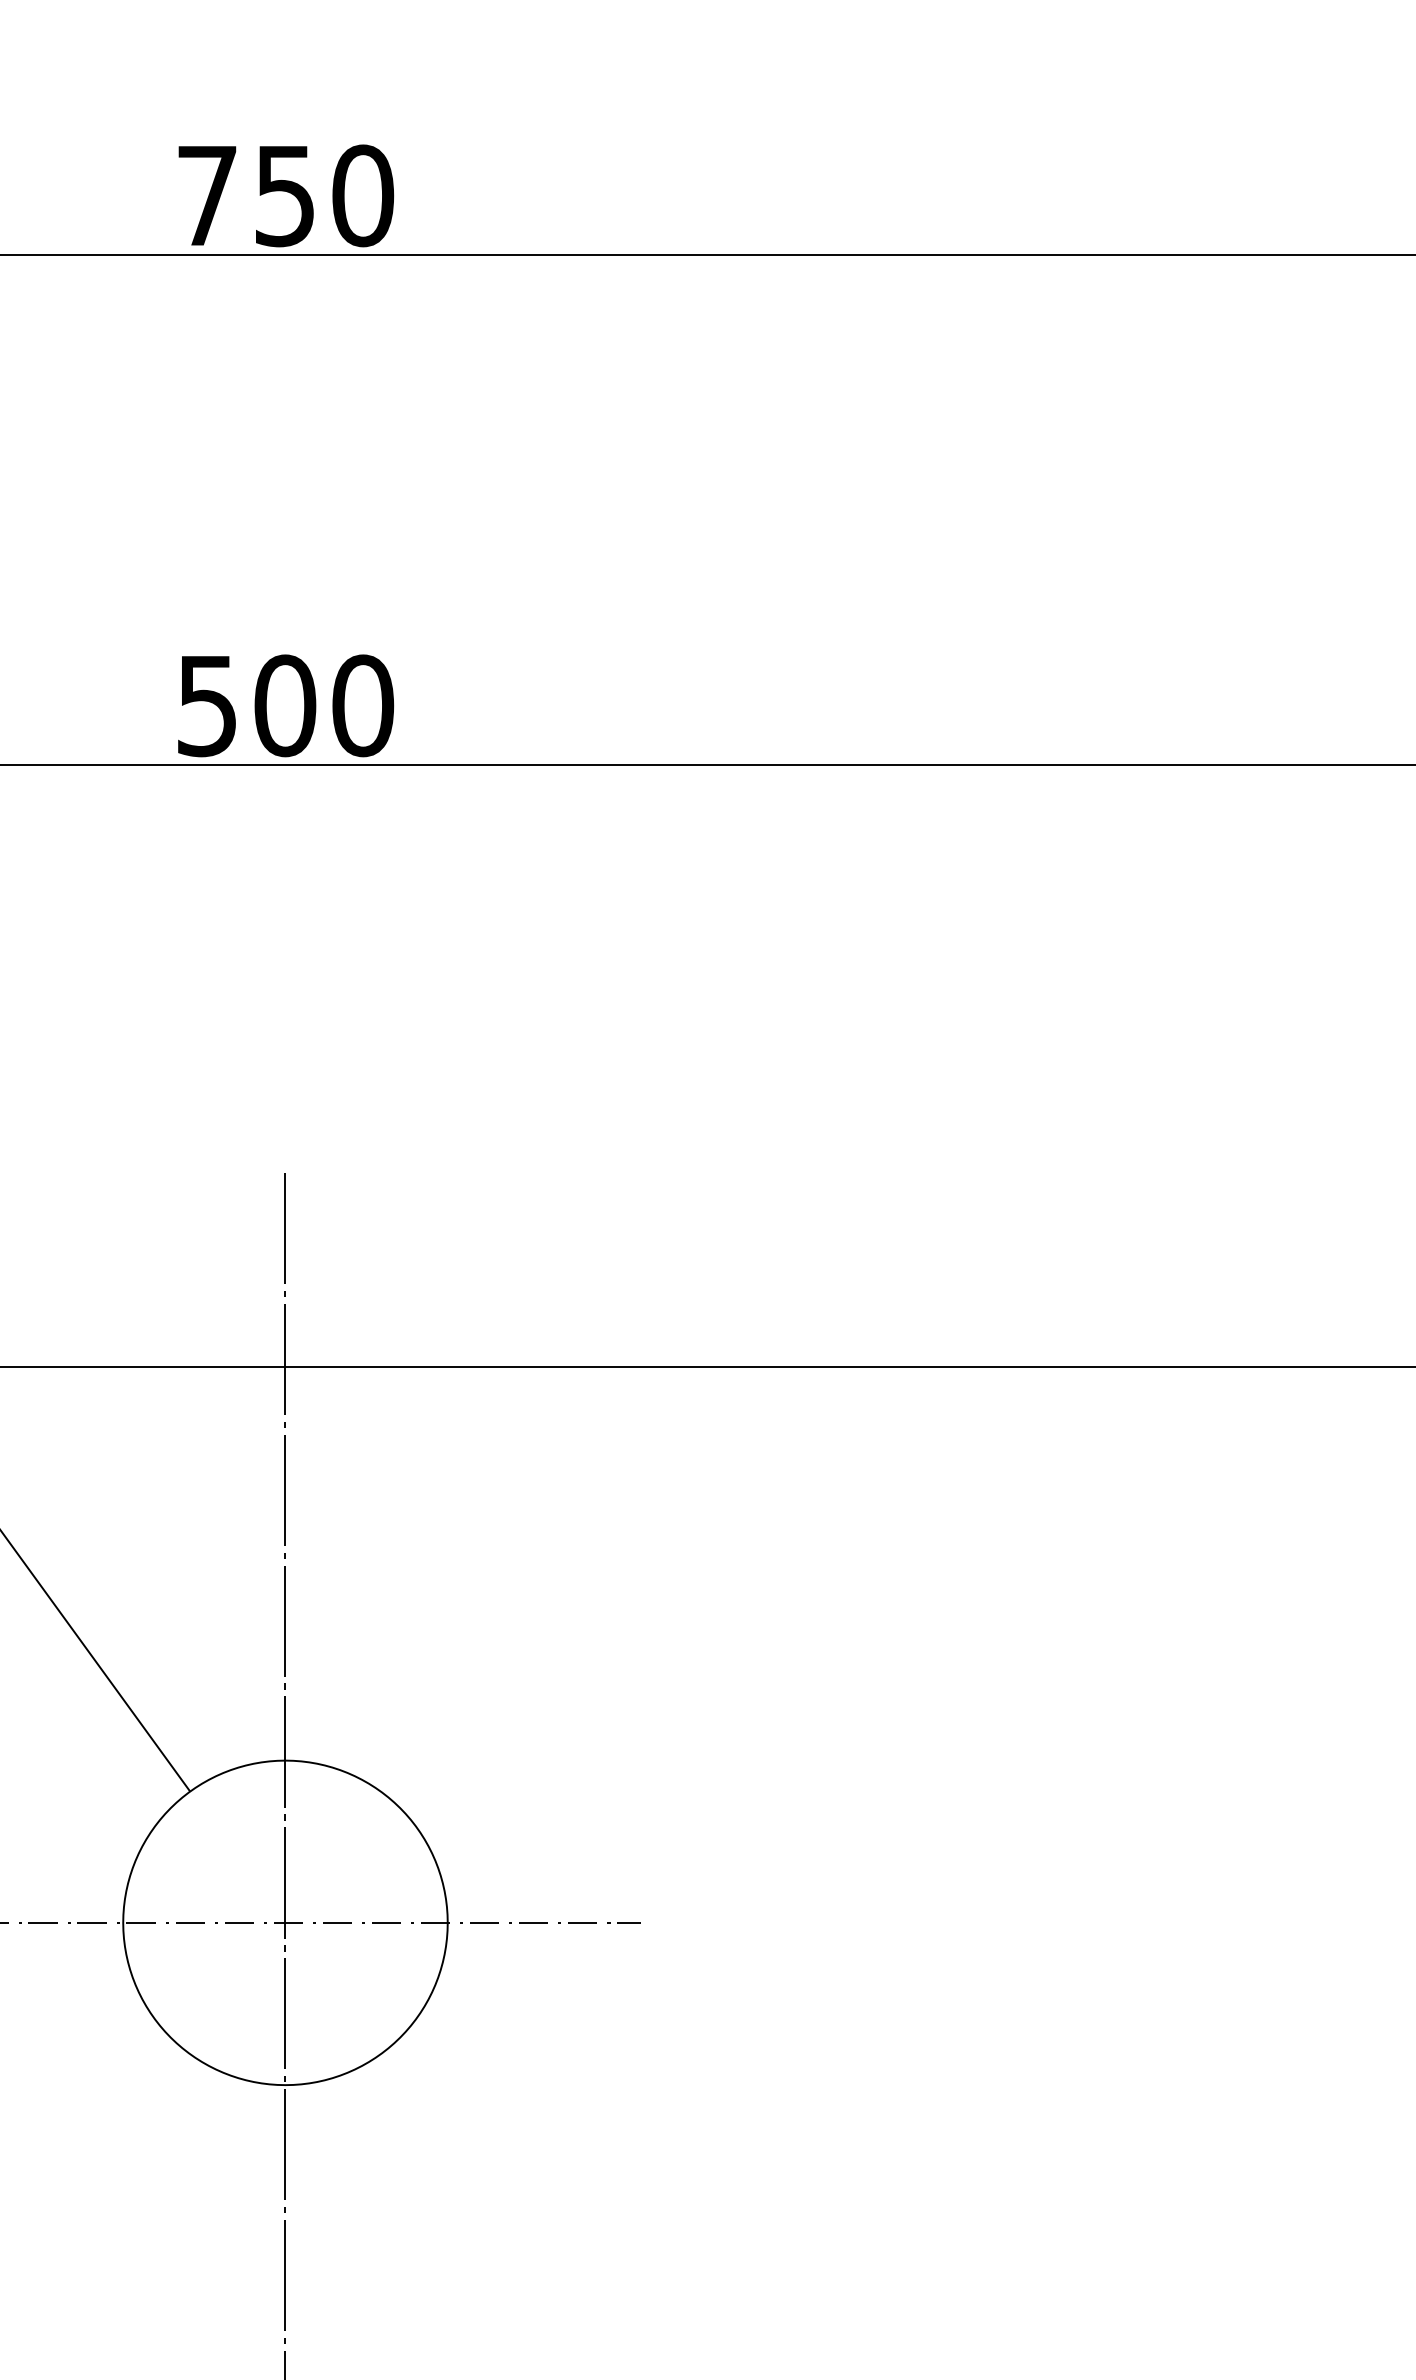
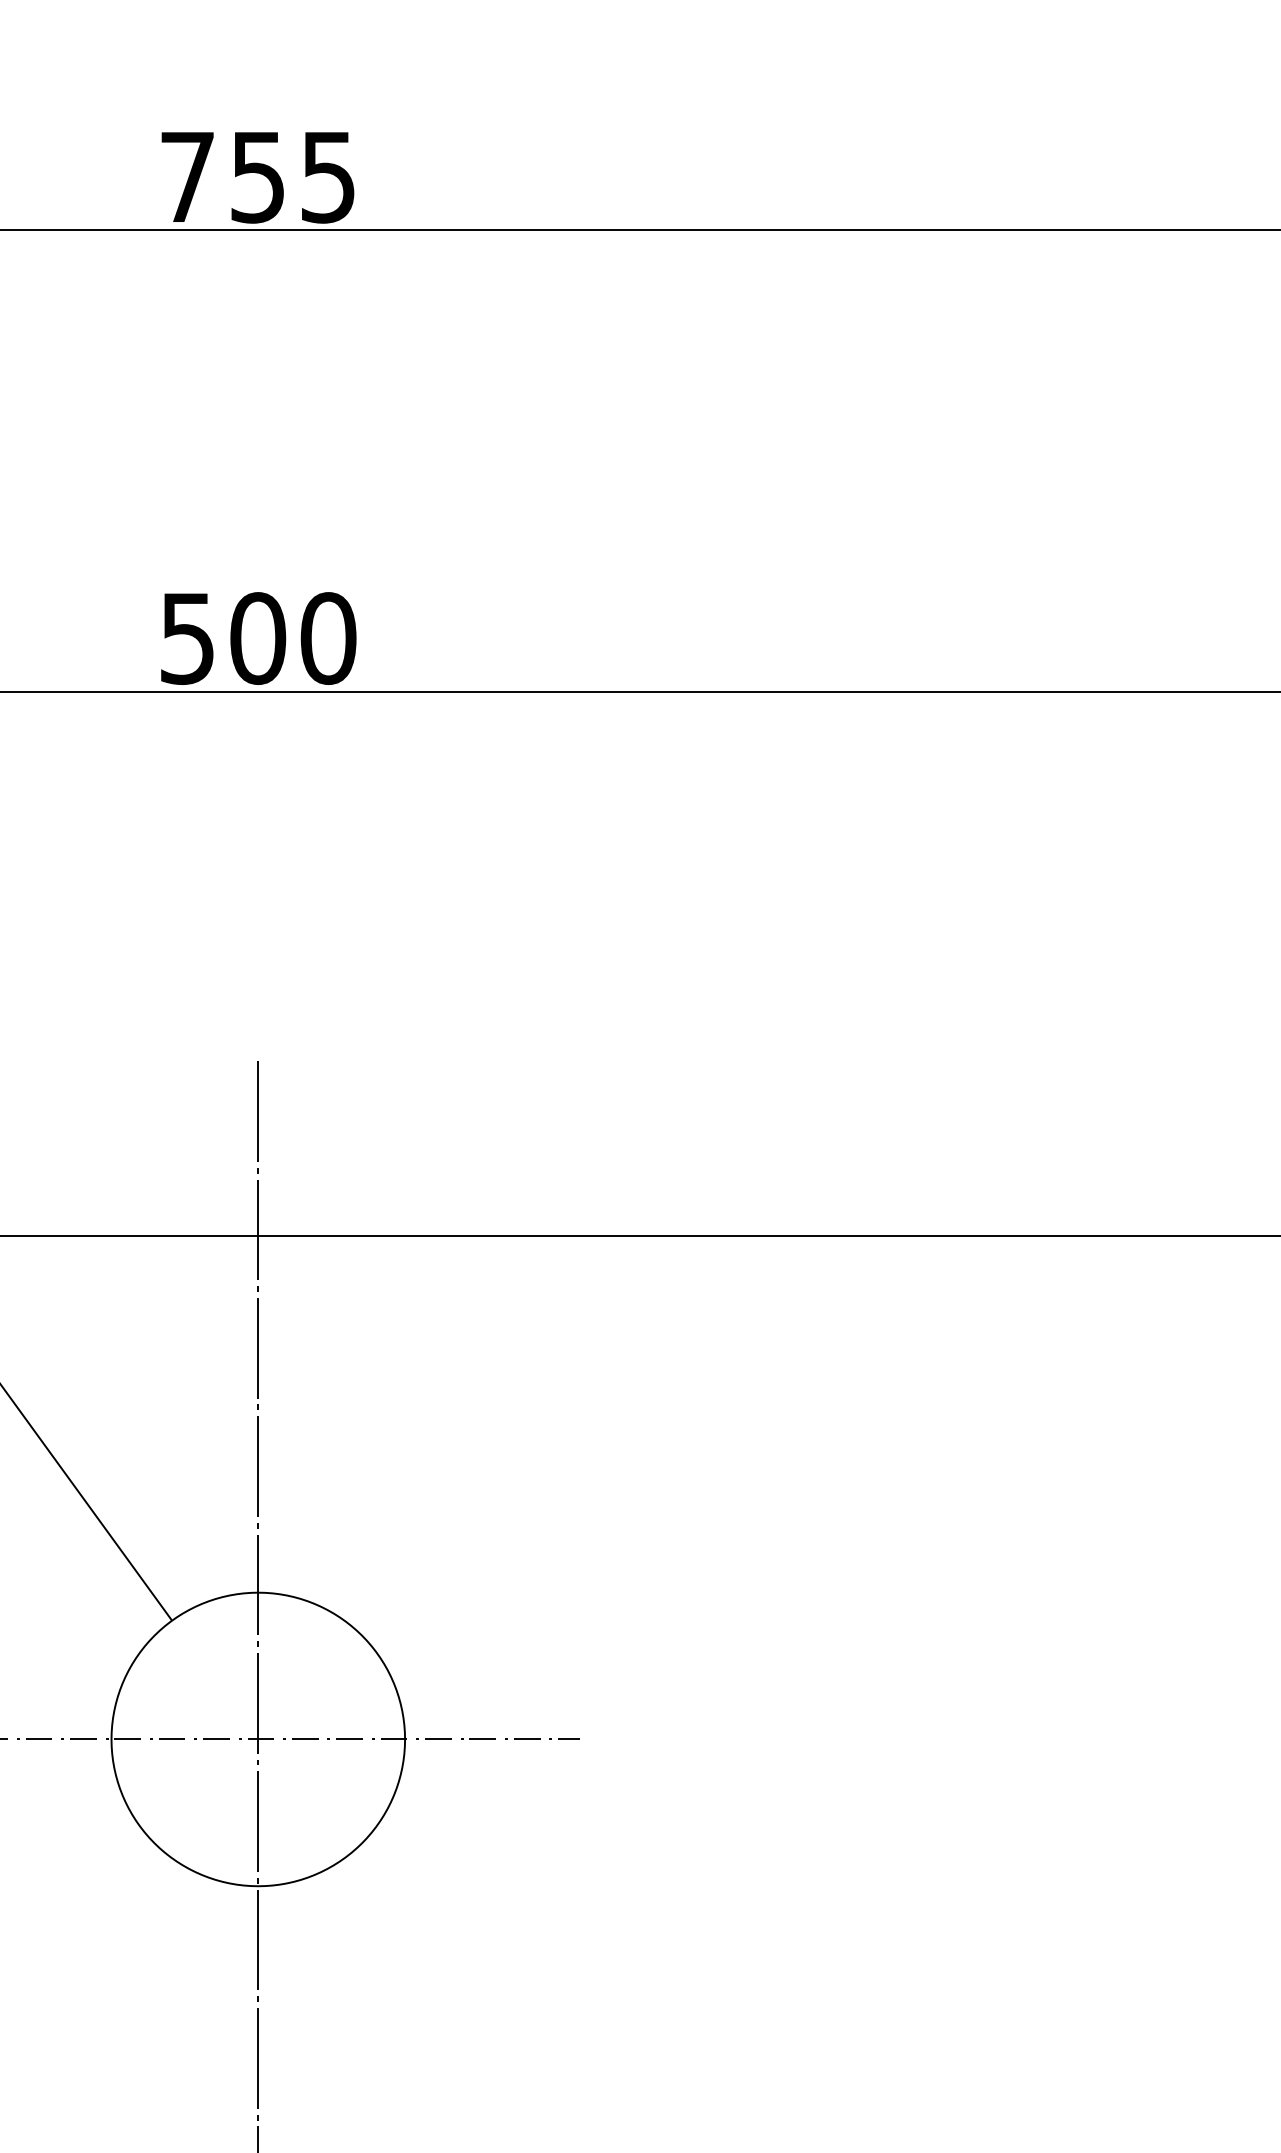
text: (363, 195) -> (328, 176), 750 -> 755

